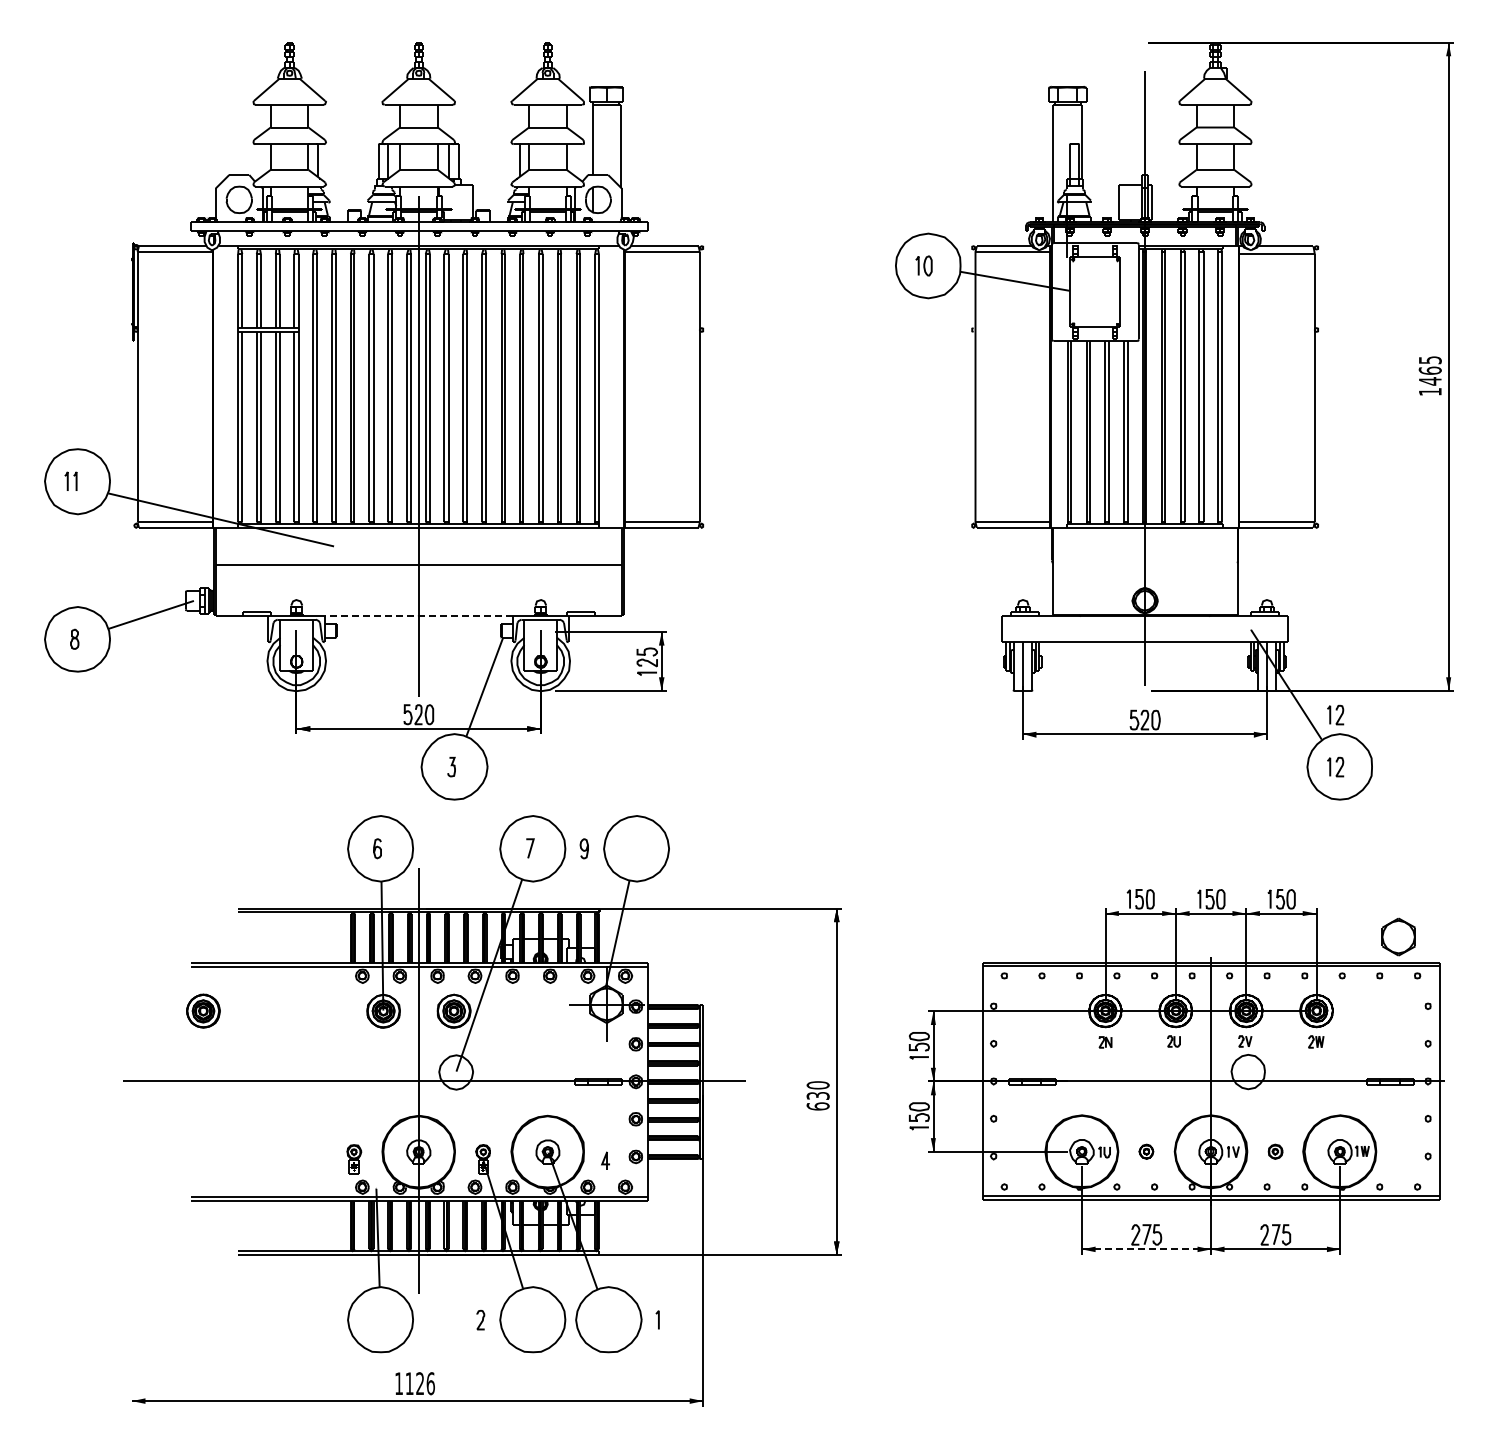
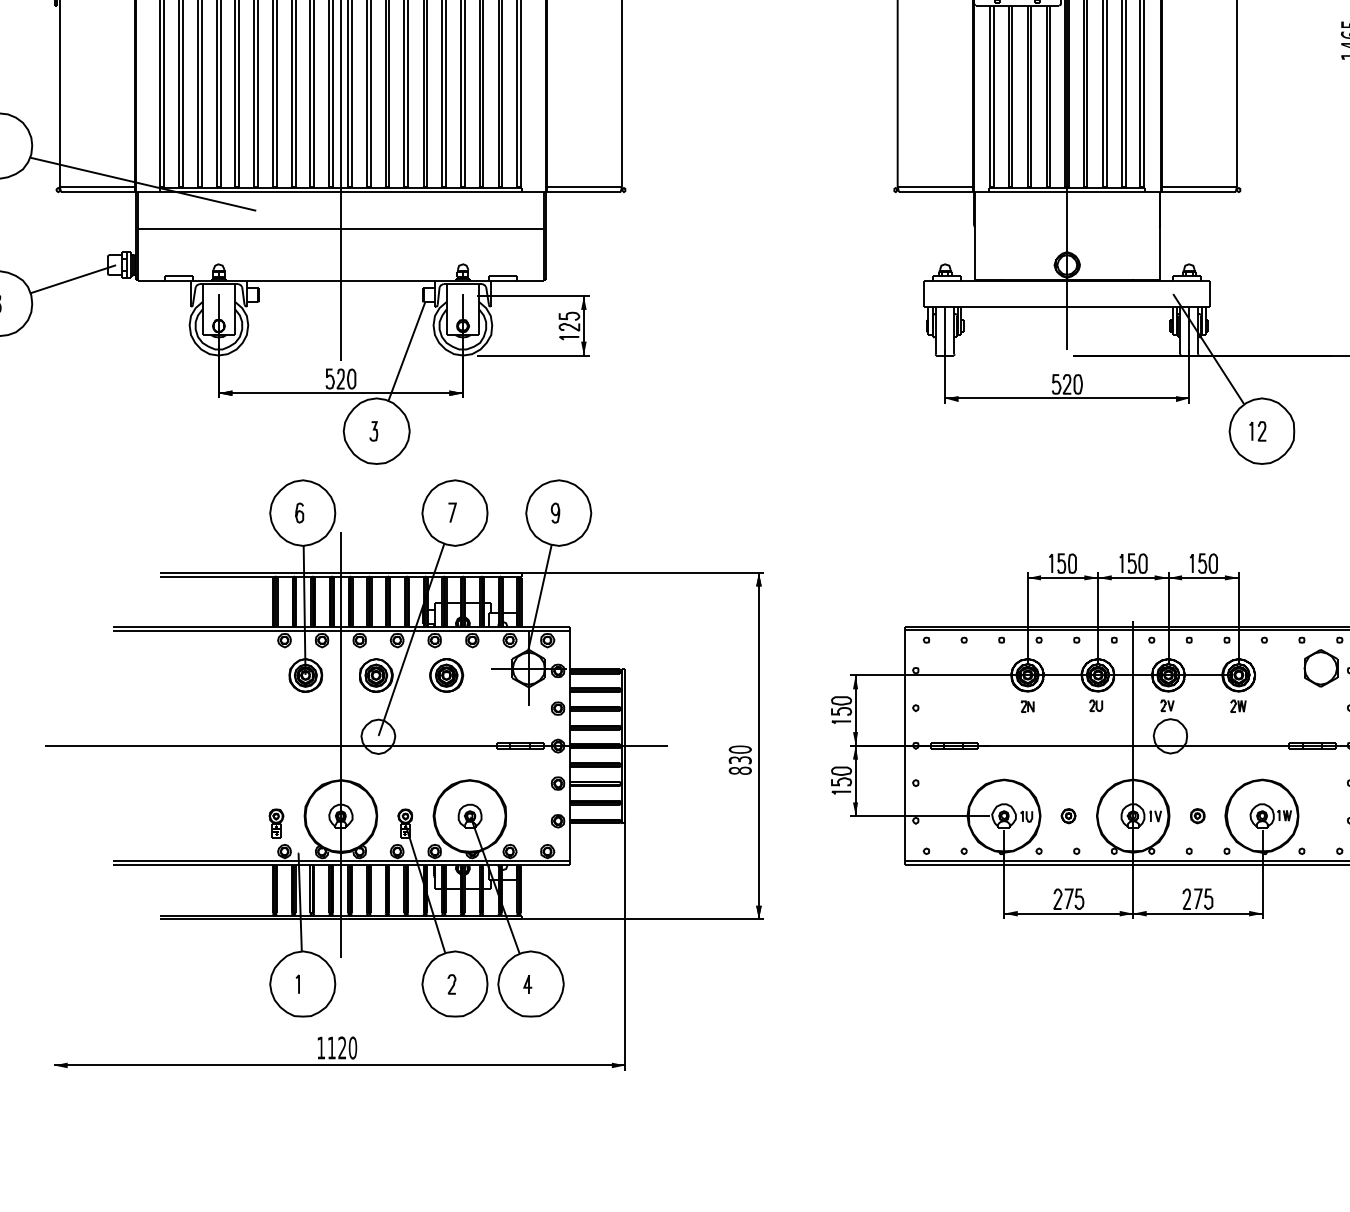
line: (419, 616) -> (341, 280), dashed -> solid
part: (1335, 714) -> (1257, 378), removed
curve: (582, 848) -> (553, 512), moved
part: (1398, 936) -> (1320, 667), moved
part: (203, 1010) -> (446, 674), moved
text: (817, 1106) -> (739, 770), 630 -> 830
part: (605, 1160) -> (527, 983), moved
line: (1146, 1249) -> (1068, 913), dashed -> solid
line: (658, 1319) -> (298, 983), moved
curve: (481, 1320) -> (452, 984), moved
text: (430, 1383) -> (352, 1047), 1126 -> 1120

